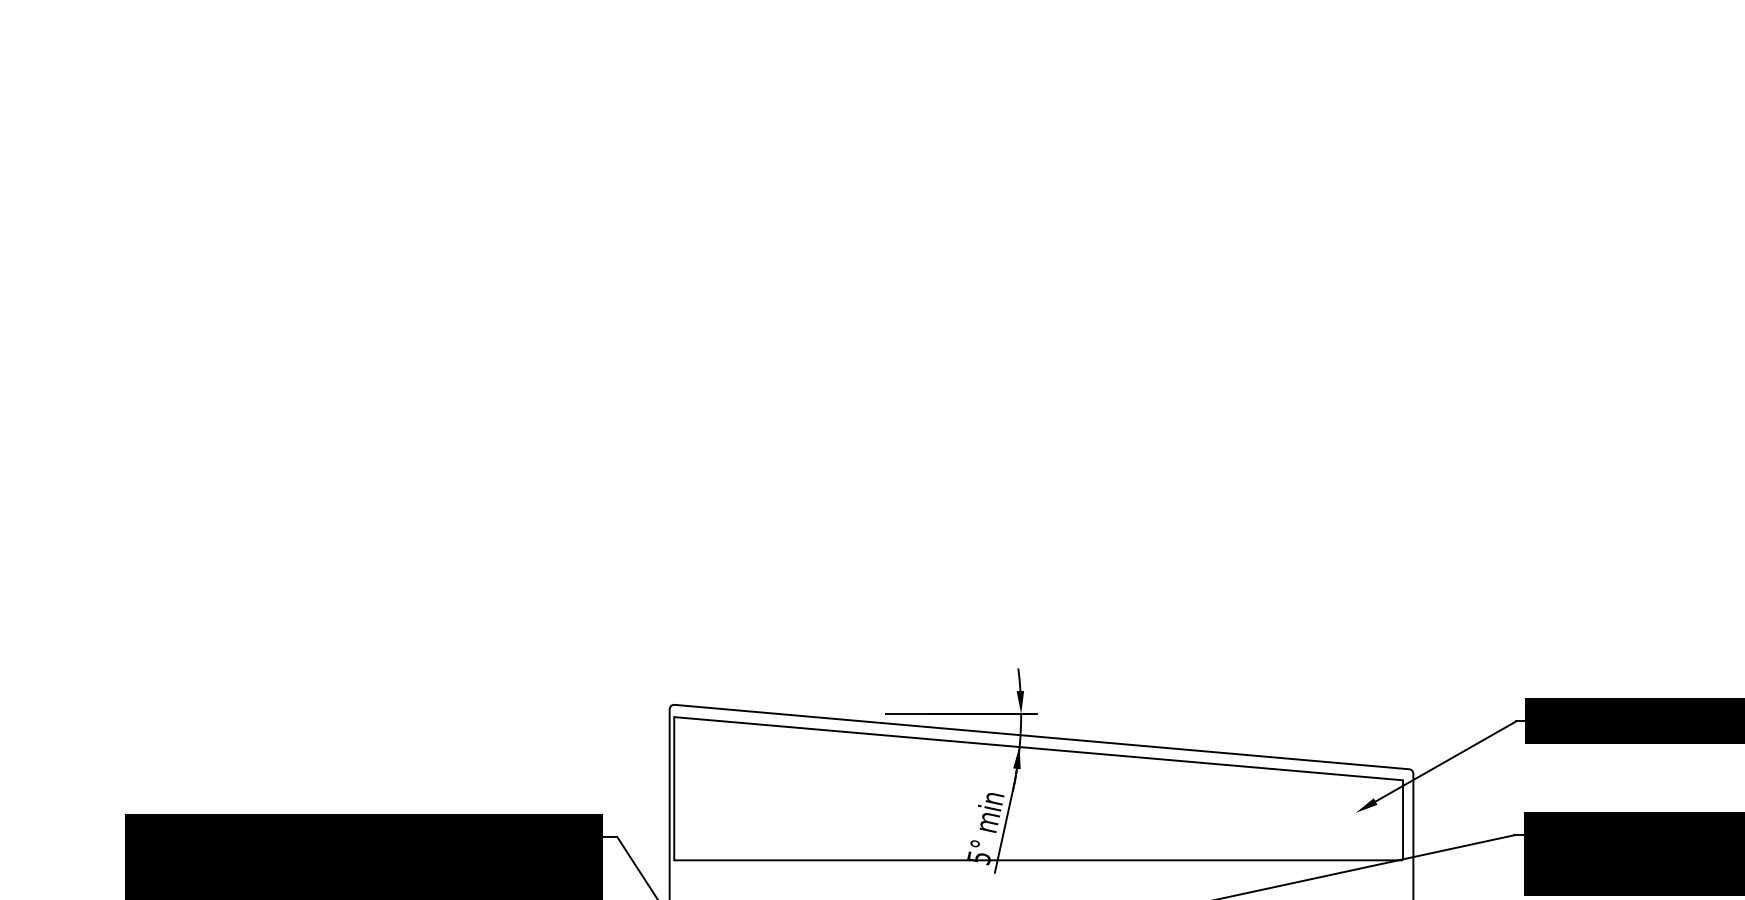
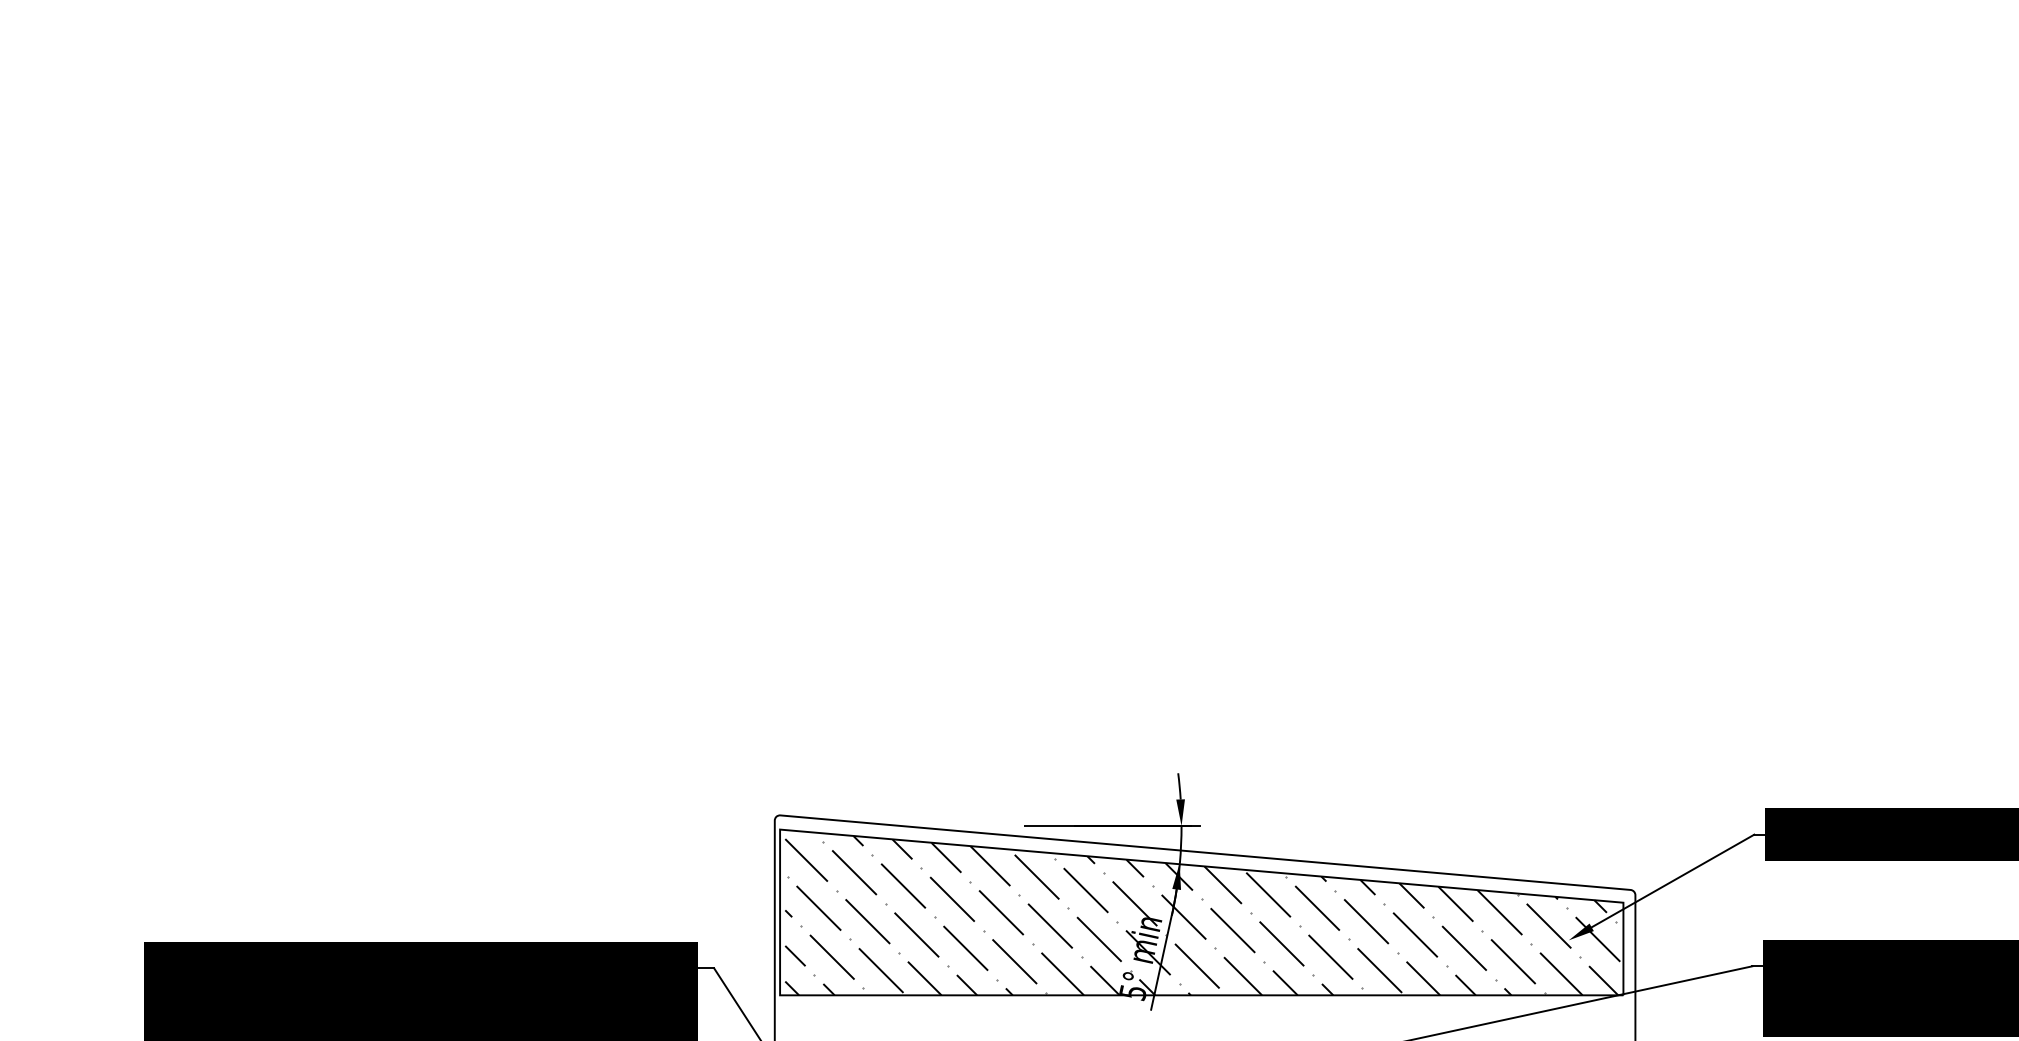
hatch: (1039, 791) -> (1202, 915), added

